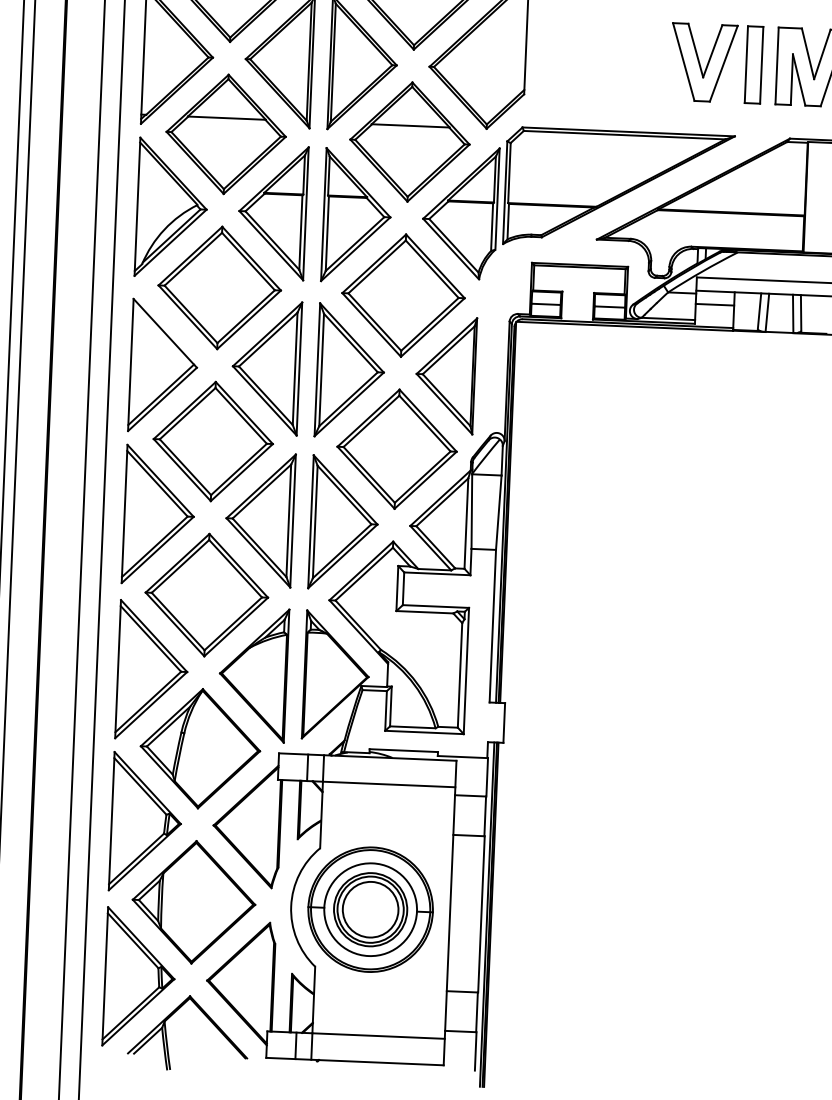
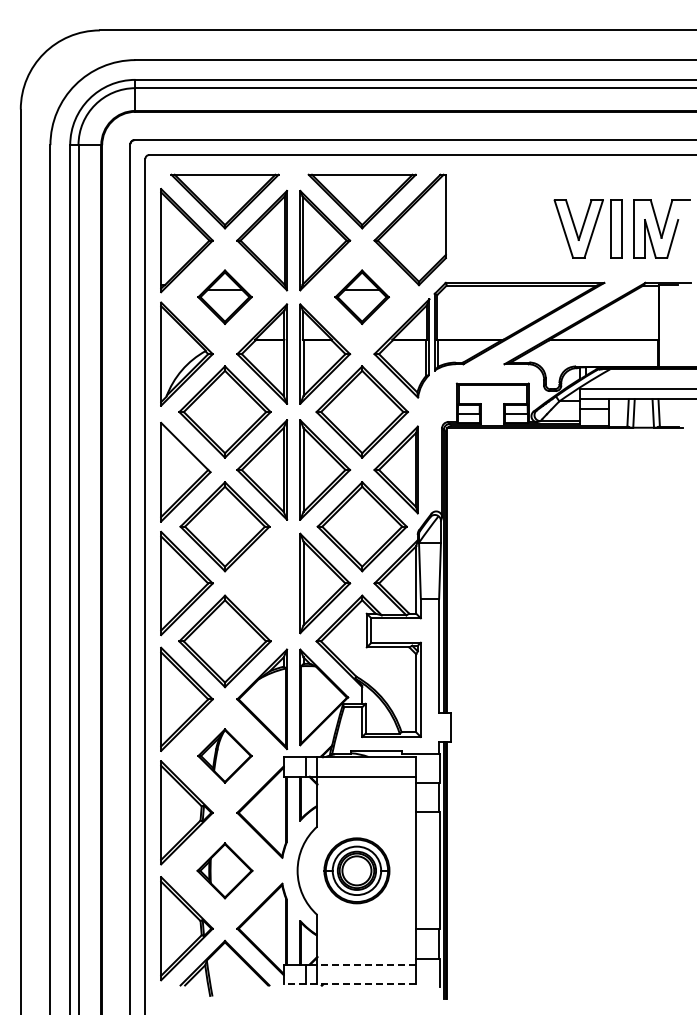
part: (225, 133) -> (224, 296), size x0.6
part: (408, 140) -> (361, 296), size x0.6
part: (260, 519) -> (262, 583), removed
part: (199, 747) -> (224, 755), size x0.6
part: (193, 901) -> (224, 870), size x0.6
part: (370, 909) -> (356, 870), size x0.7
line: (378, 1035) -> (366, 964), solid -> dashed
line: (354, 1061) -> (349, 984), solid -> dashed

